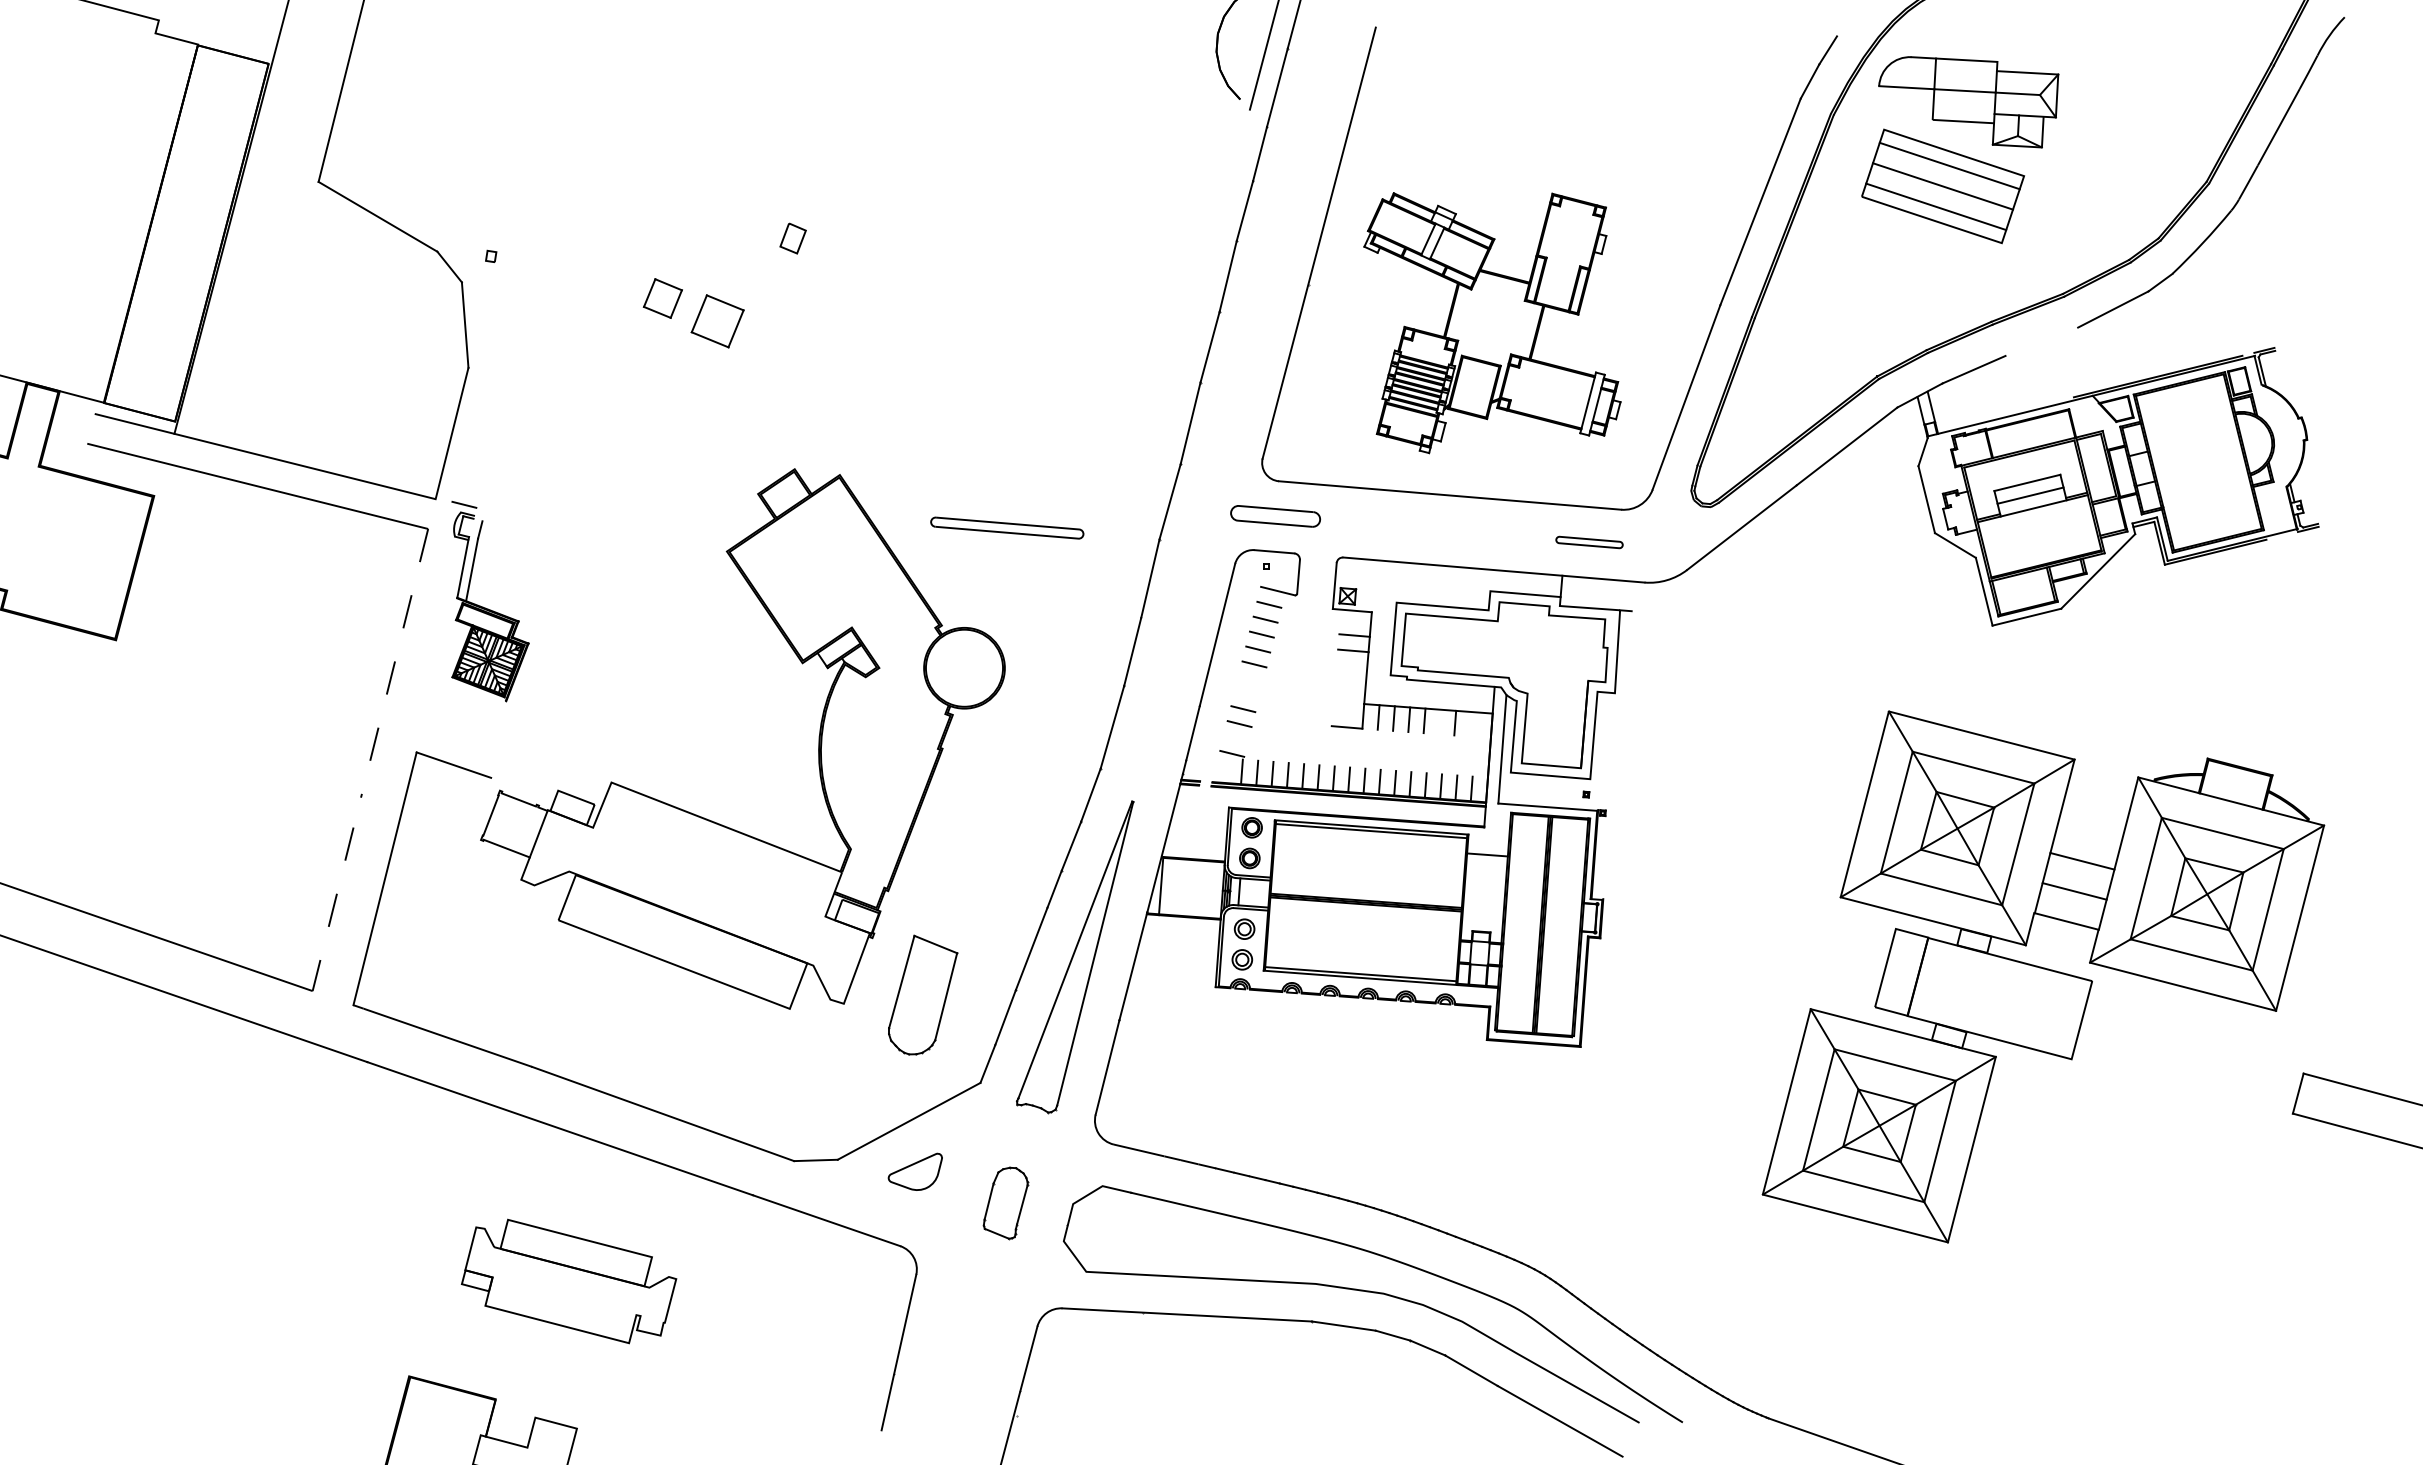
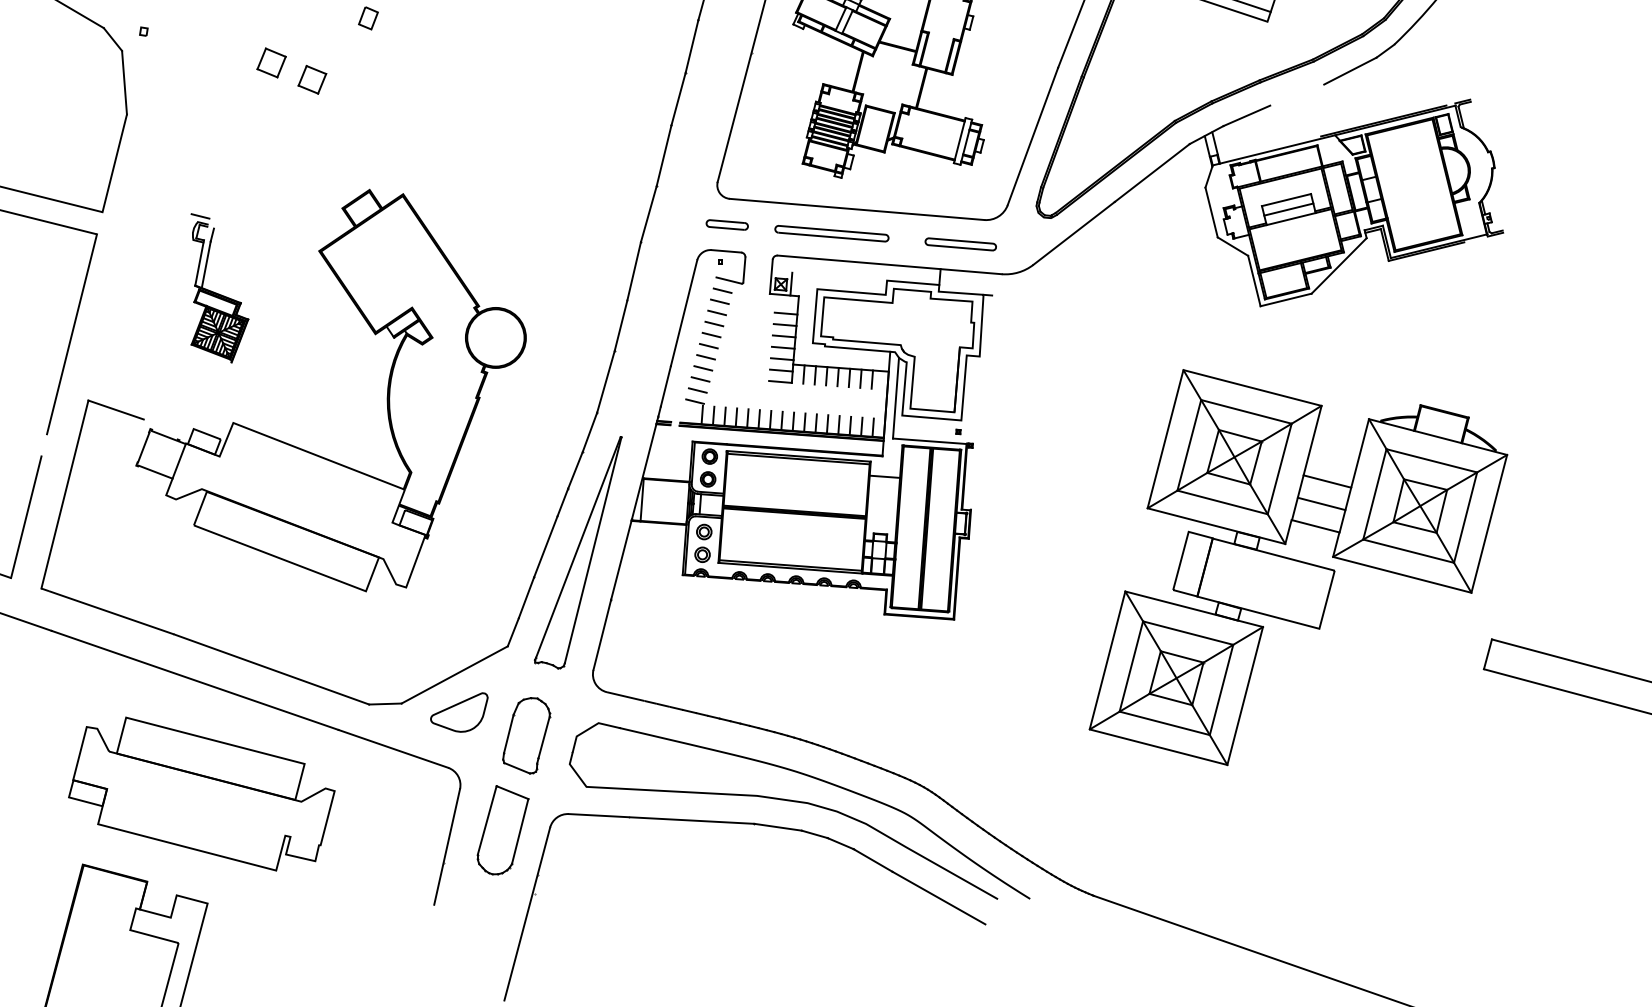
part: (717, 320) -> (312, 79), size x0.71
part: (1275, 516) -> (727, 225), size x0.62
part: (1007, 527) -> (832, 233), moved
part: (1589, 542) -> (960, 244), size x1.43
line: (1361, 595) -> (791, 283), added
part: (488, 608) -> (218, 293), moved
line: (394, 663) -> (71, 334), dashed -> solid
line: (1351, 665) -> (783, 335), added
line: (1250, 679) -> (708, 346), added
line: (1350, 681) -> (783, 347), added
line: (1247, 694) -> (706, 357), added
line: (1349, 696) -> (782, 358), added
line: (1348, 711) -> (781, 370), added
line: (1439, 721) -> (849, 377), added
line: (1470, 724) -> (872, 379), added
line: (1235, 738) -> (697, 390), added
line: (333, 909) -> (26, 517), dashed -> solid
part: (923, 994) -> (503, 829), moved
part: (915, 1171) -> (459, 712), size x1.43
part: (1005, 1203) -> (526, 736), size x1.43
part: (568, 1281) -> (201, 794), size x1.67

